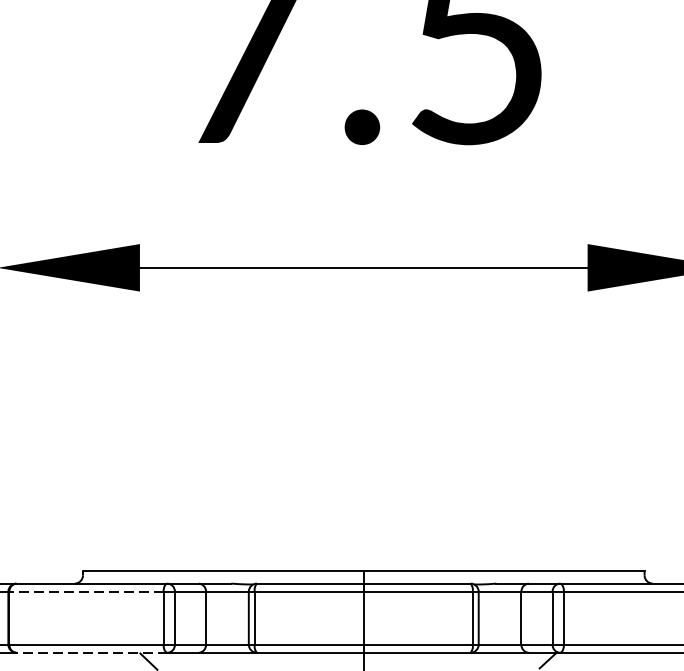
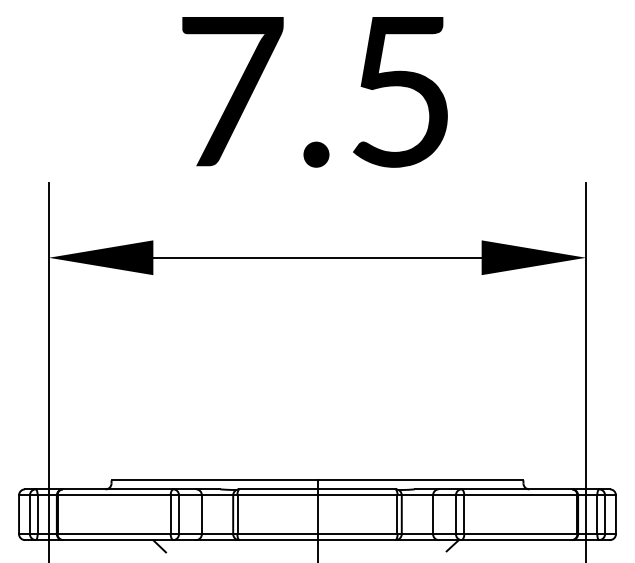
line: (86, 591) -> (114, 495), dashed -> solid
line: (91, 653) -> (117, 540), dashed -> solid

